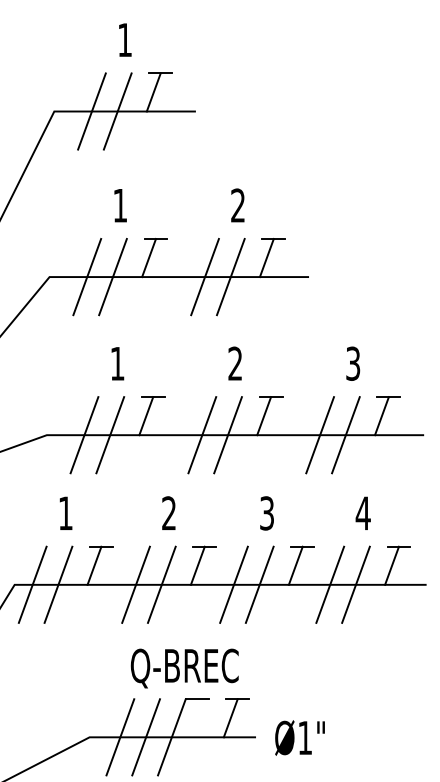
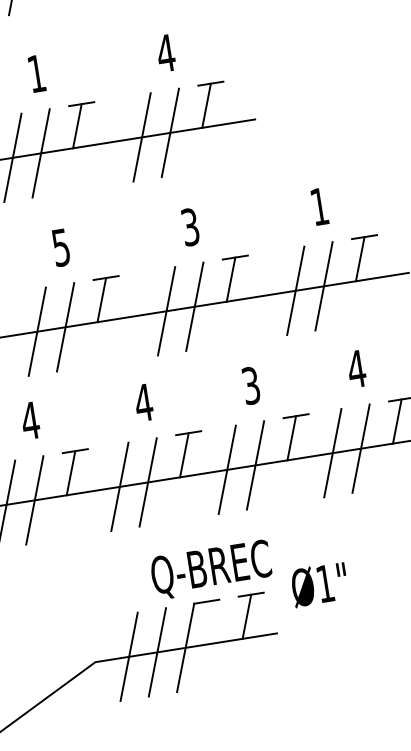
text: (237, 205) -> (165, 53), 2 -> 4
text: (117, 363) -> (61, 247), 1 -> 5
text: (235, 363) -> (190, 226), 2 -> 3
text: (353, 363) -> (319, 206), 3 -> 1
text: (65, 513) -> (30, 420), 1 -> 4
text: (168, 513) -> (143, 403), 2 -> 4
text: (184, 668) -> (211, 569), moved
text: (299, 737) -> (319, 584), moved

